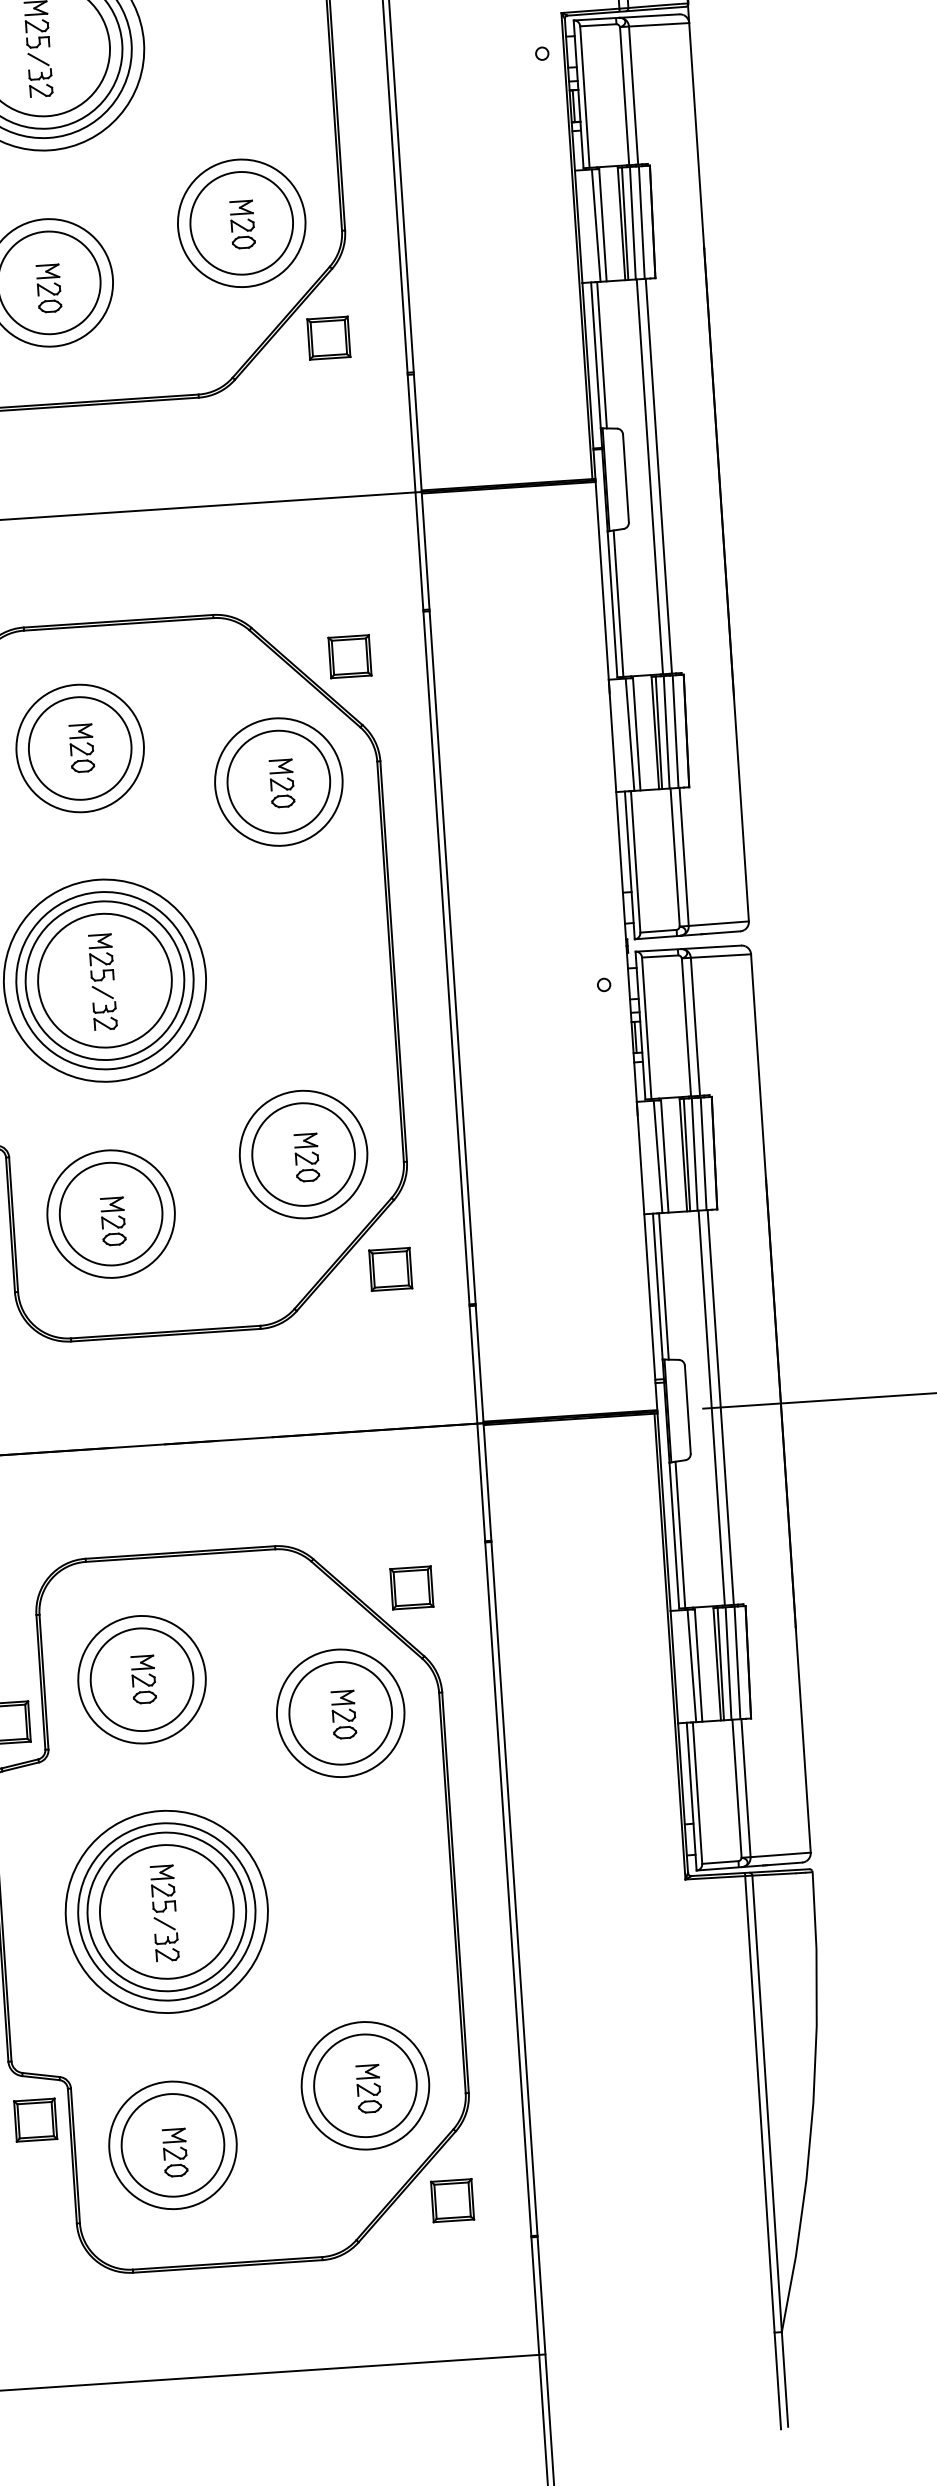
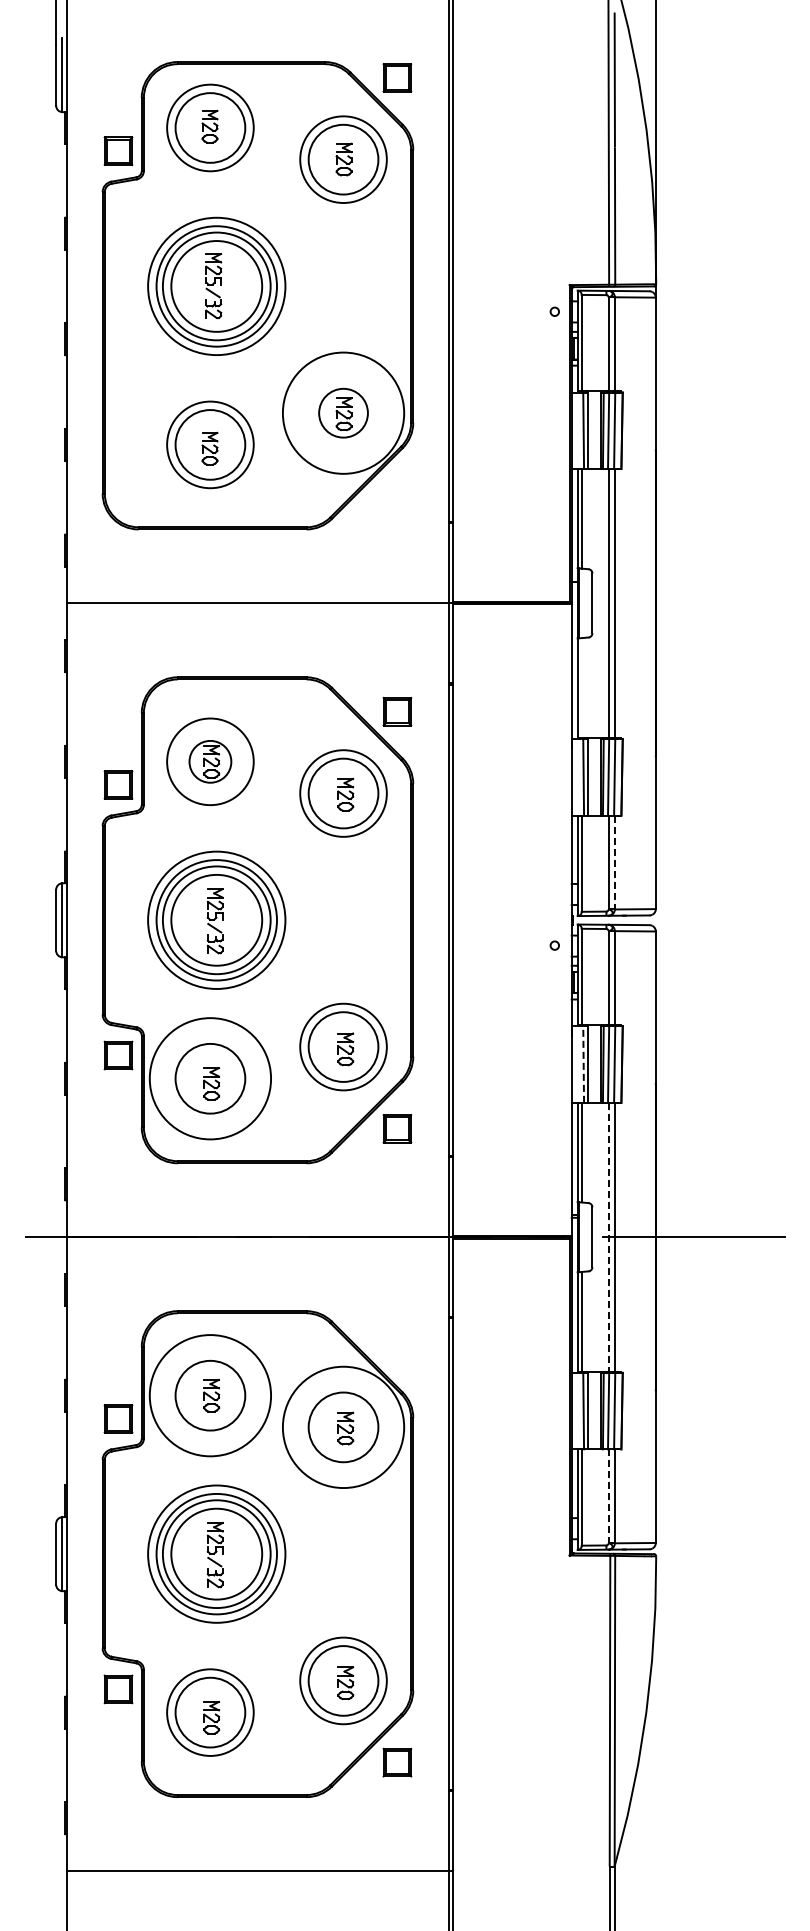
circle: (241, 222) -> (343, 412), size x1.4
circle: (241, 223) -> (343, 413), size x0.7
part: (328, 337) -> (397, 494), removed
line: (618, 603) -> (581, 687), removed
circle: (80, 748) -> (210, 761), size x0.6
line: (683, 856) -> (614, 862), solid -> dashed
line: (657, 1156) -> (583, 1064), solid -> dashed
circle: (111, 1213) -> (210, 1078), size x1.4
line: (711, 1408) -> (608, 1237), solid -> dashed
part: (411, 1587) -> (397, 1345), removed
circle: (142, 1679) -> (210, 1395), size x1.4
circle: (340, 1713) -> (343, 1427), size x1.4
line: (736, 1788) -> (608, 1496), solid -> dashed

